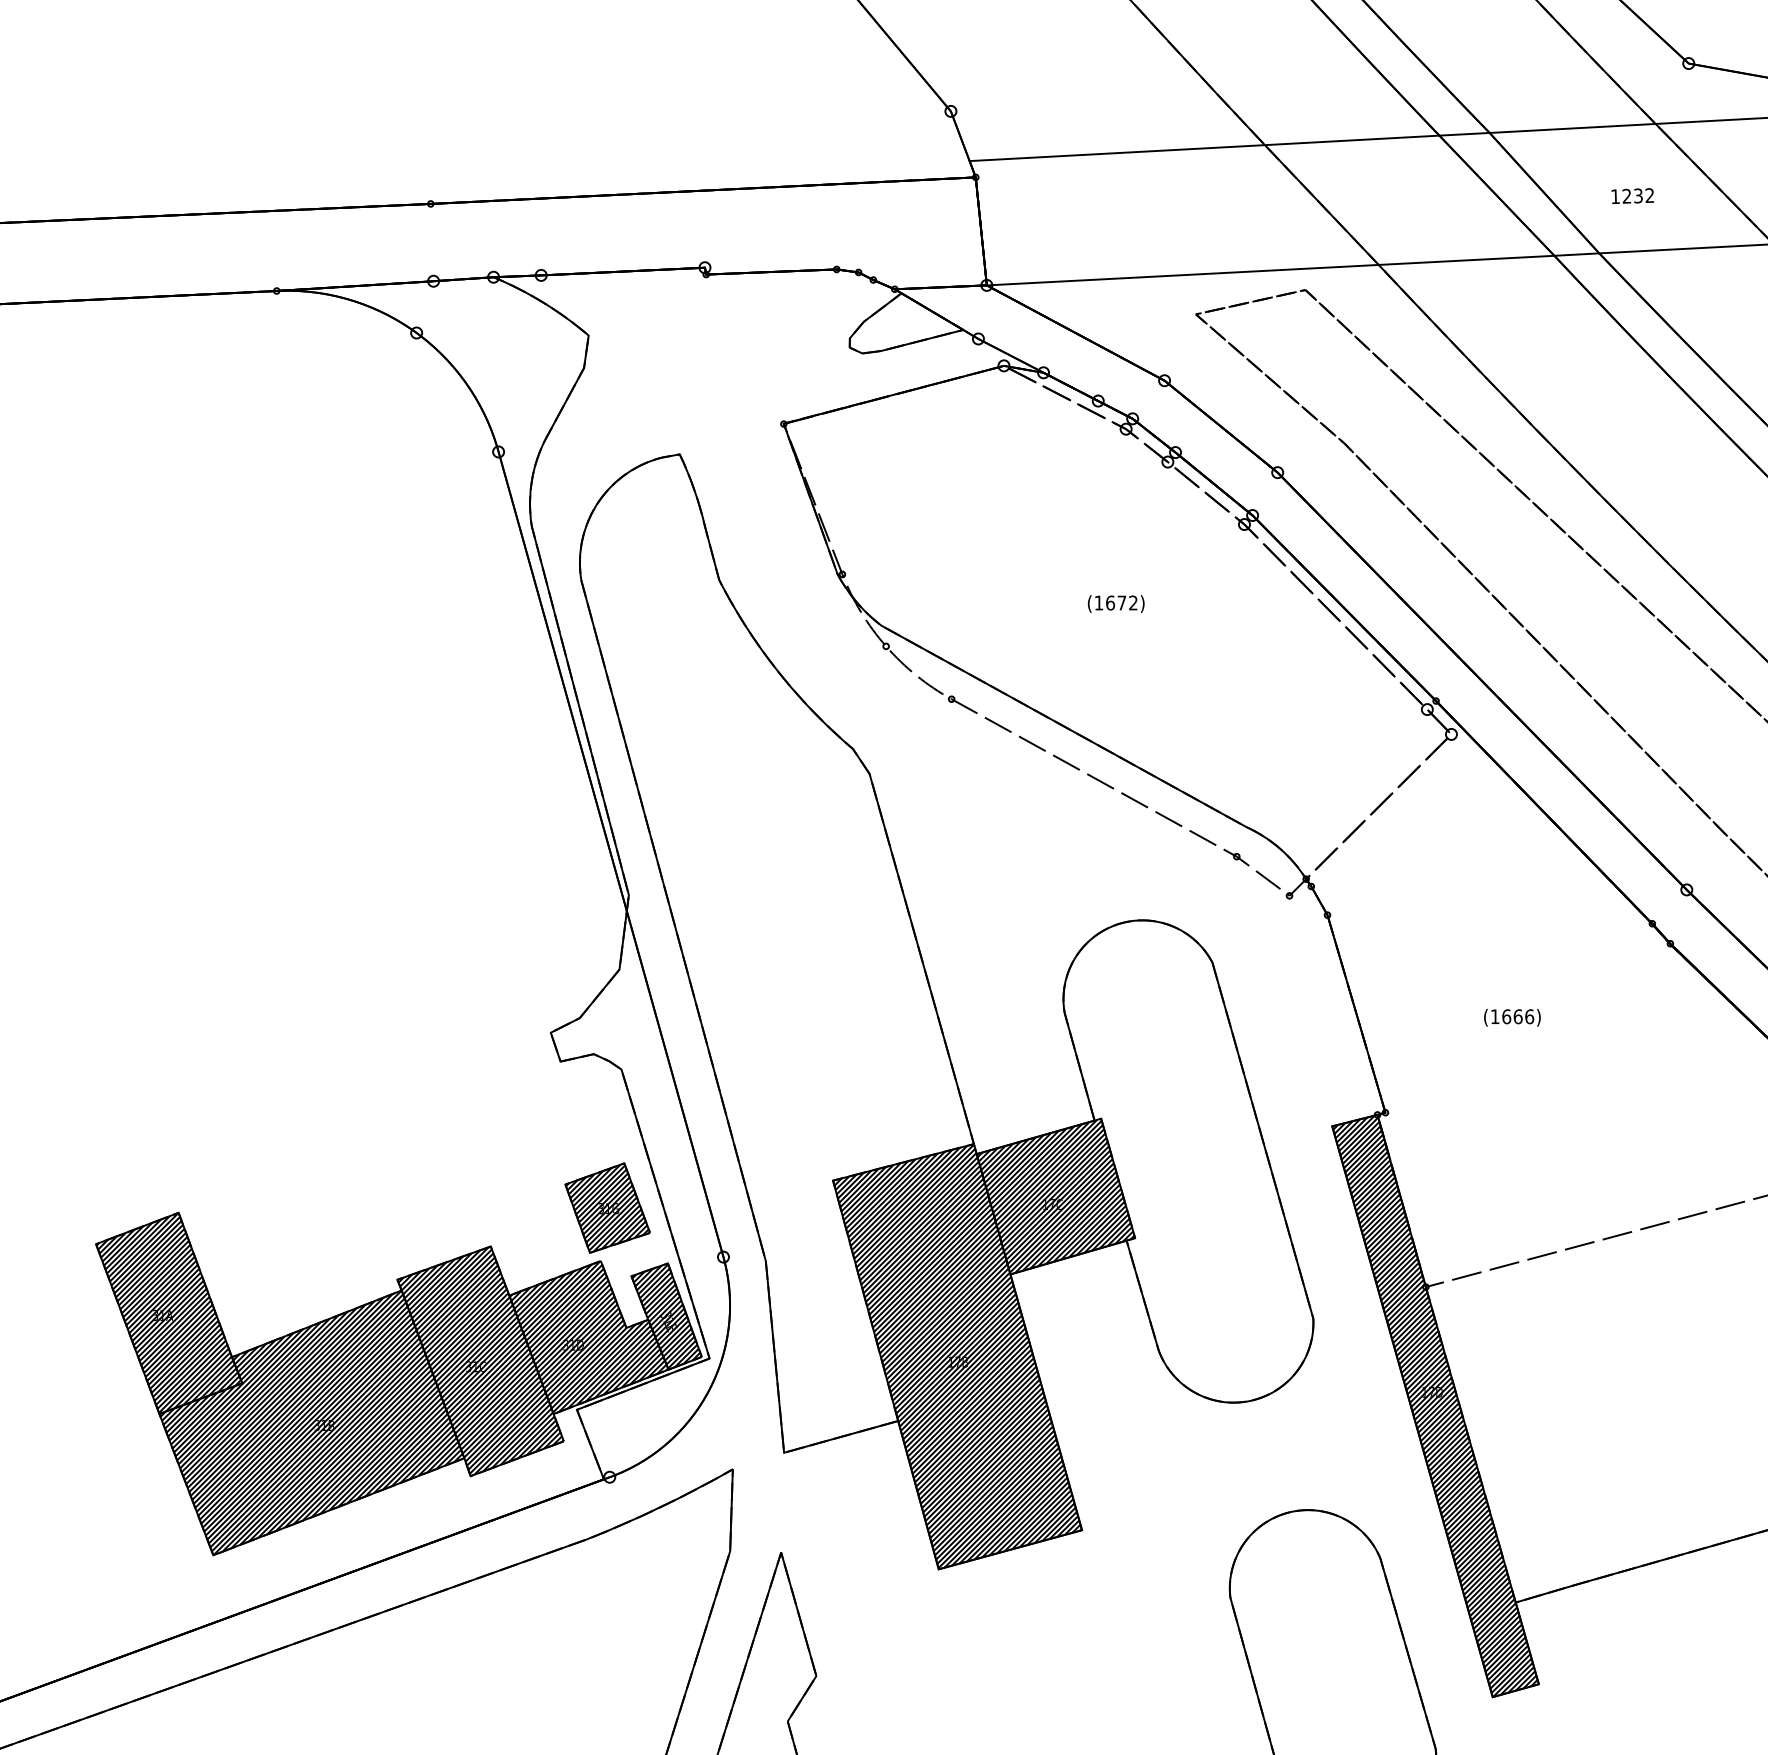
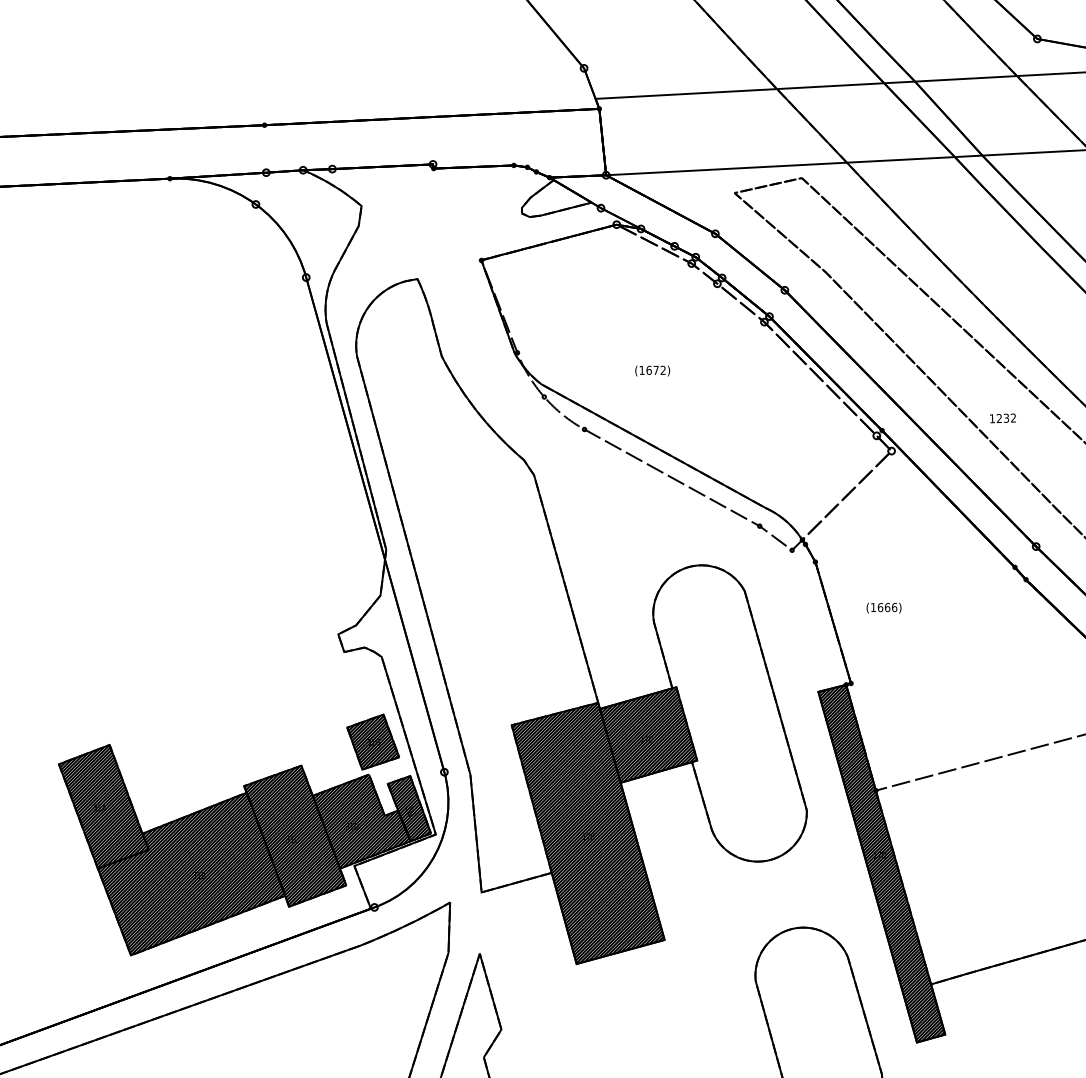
text: (1631, 196) -> (1002, 418), moved
text: (1115, 603) -> (652, 370), moved
text: (1511, 1016) -> (883, 607), moved

